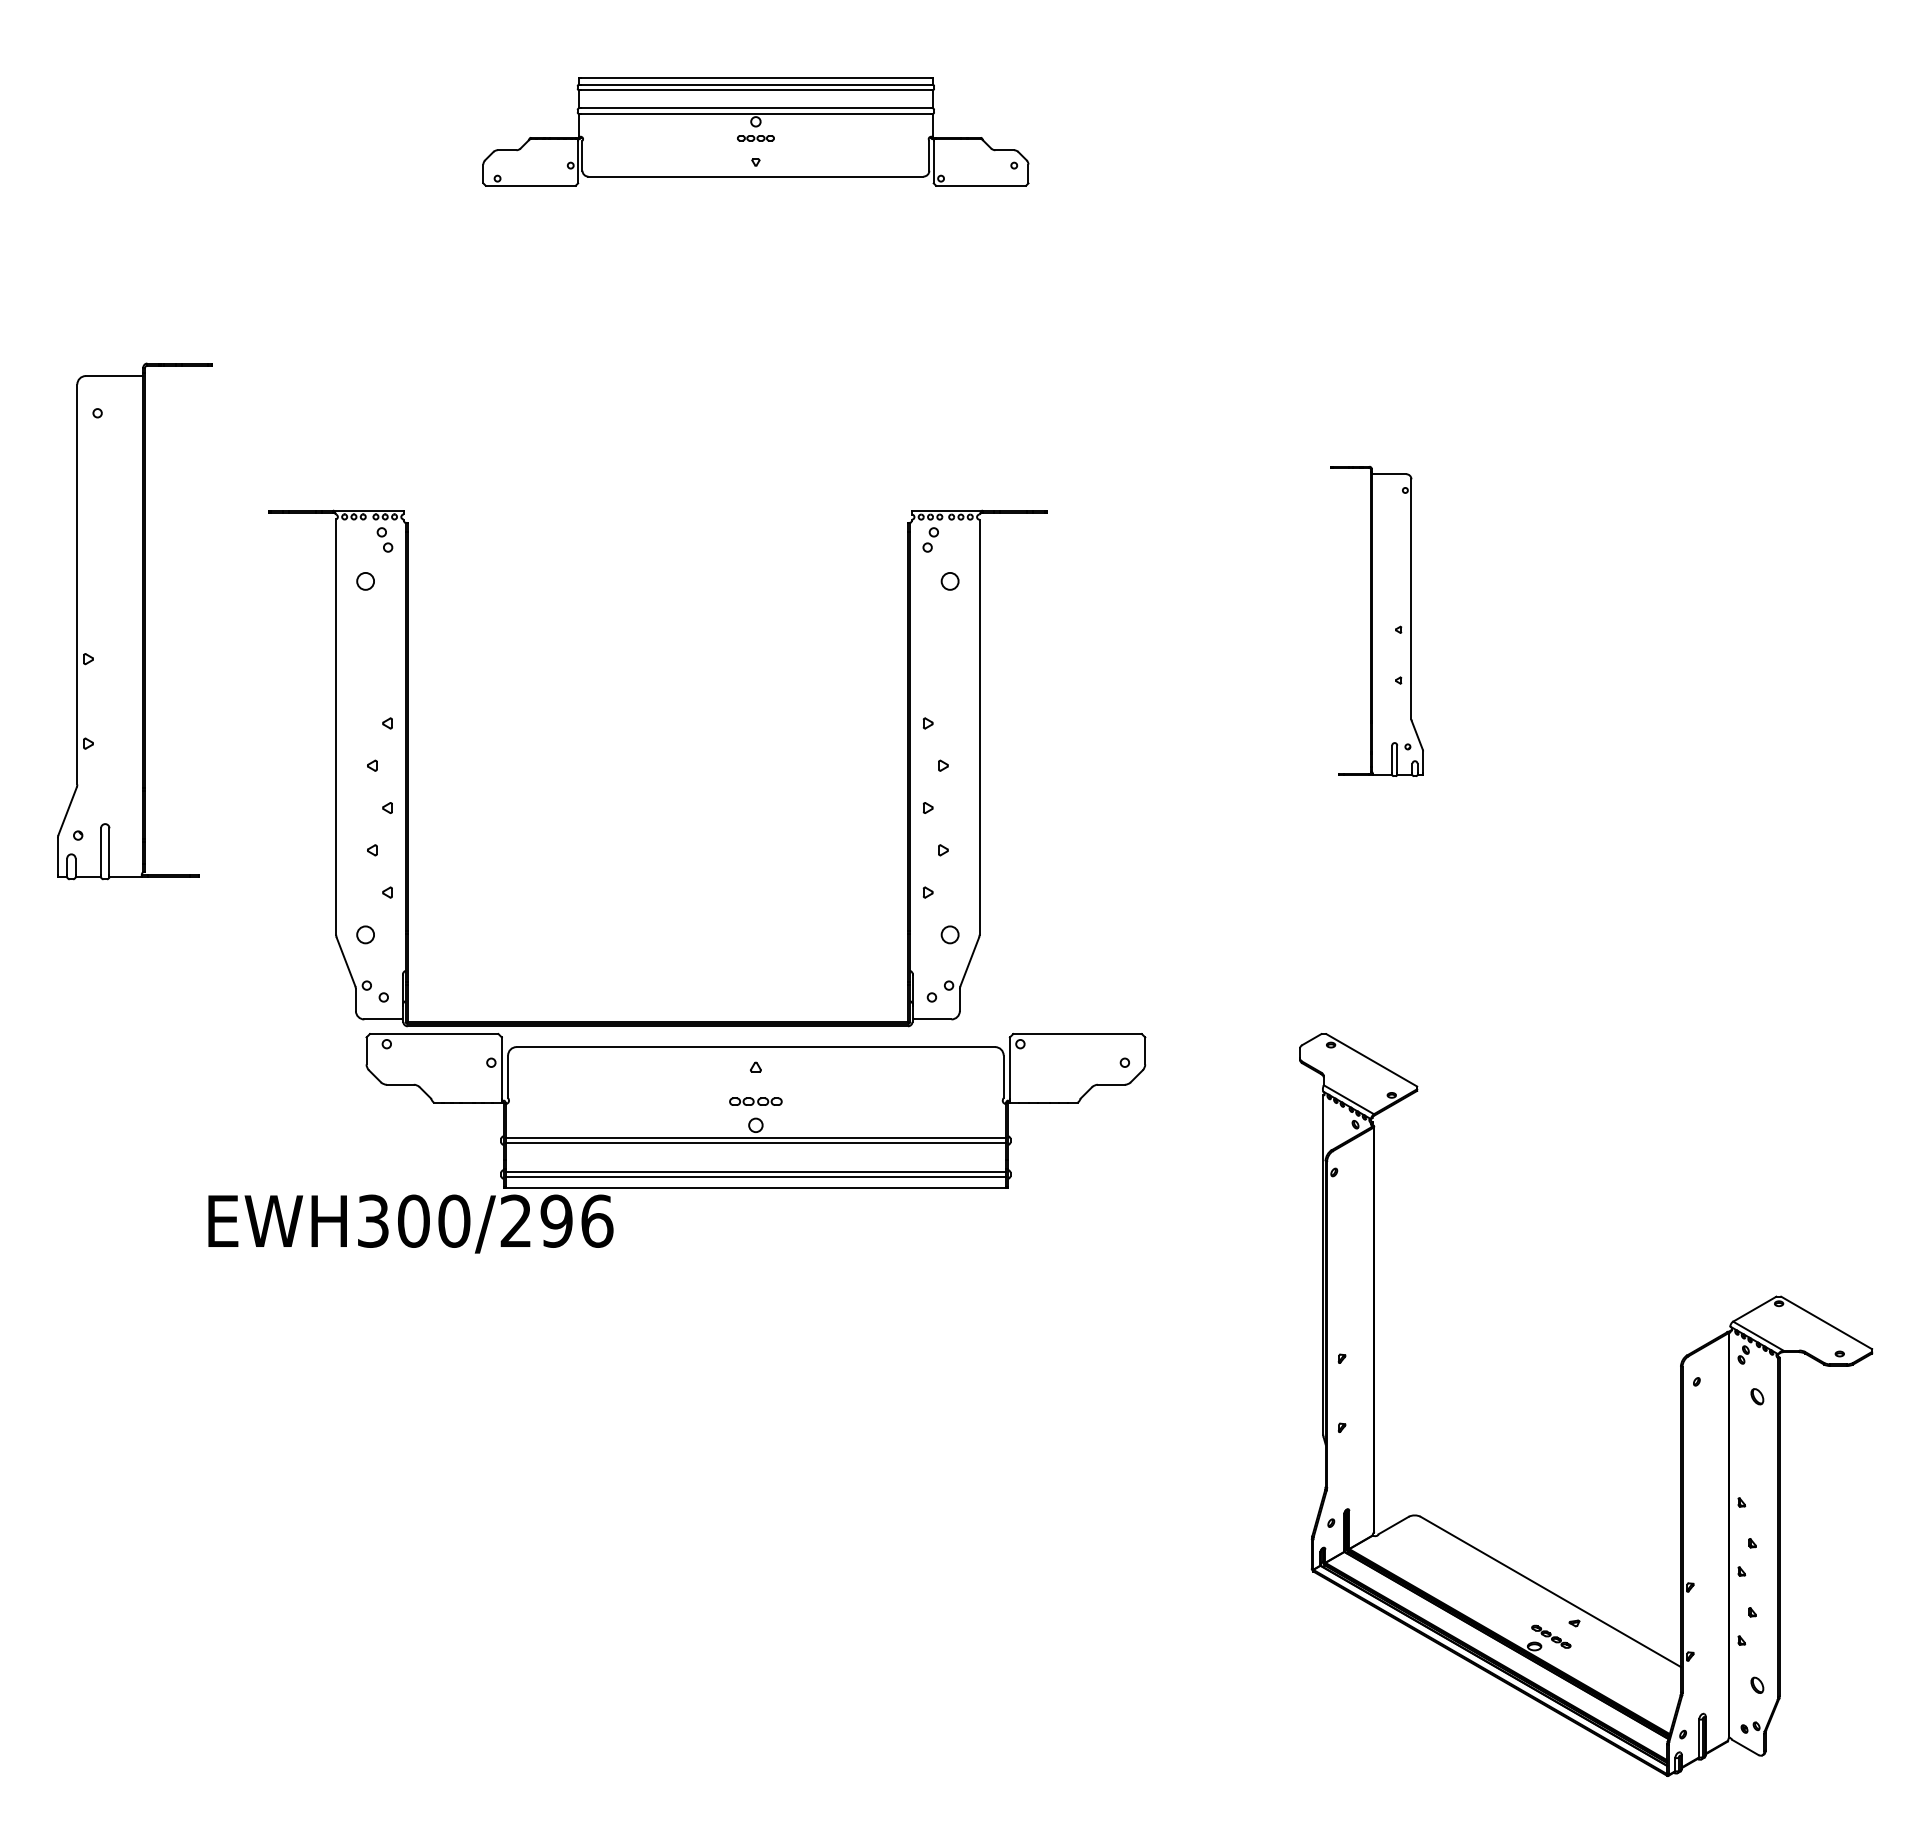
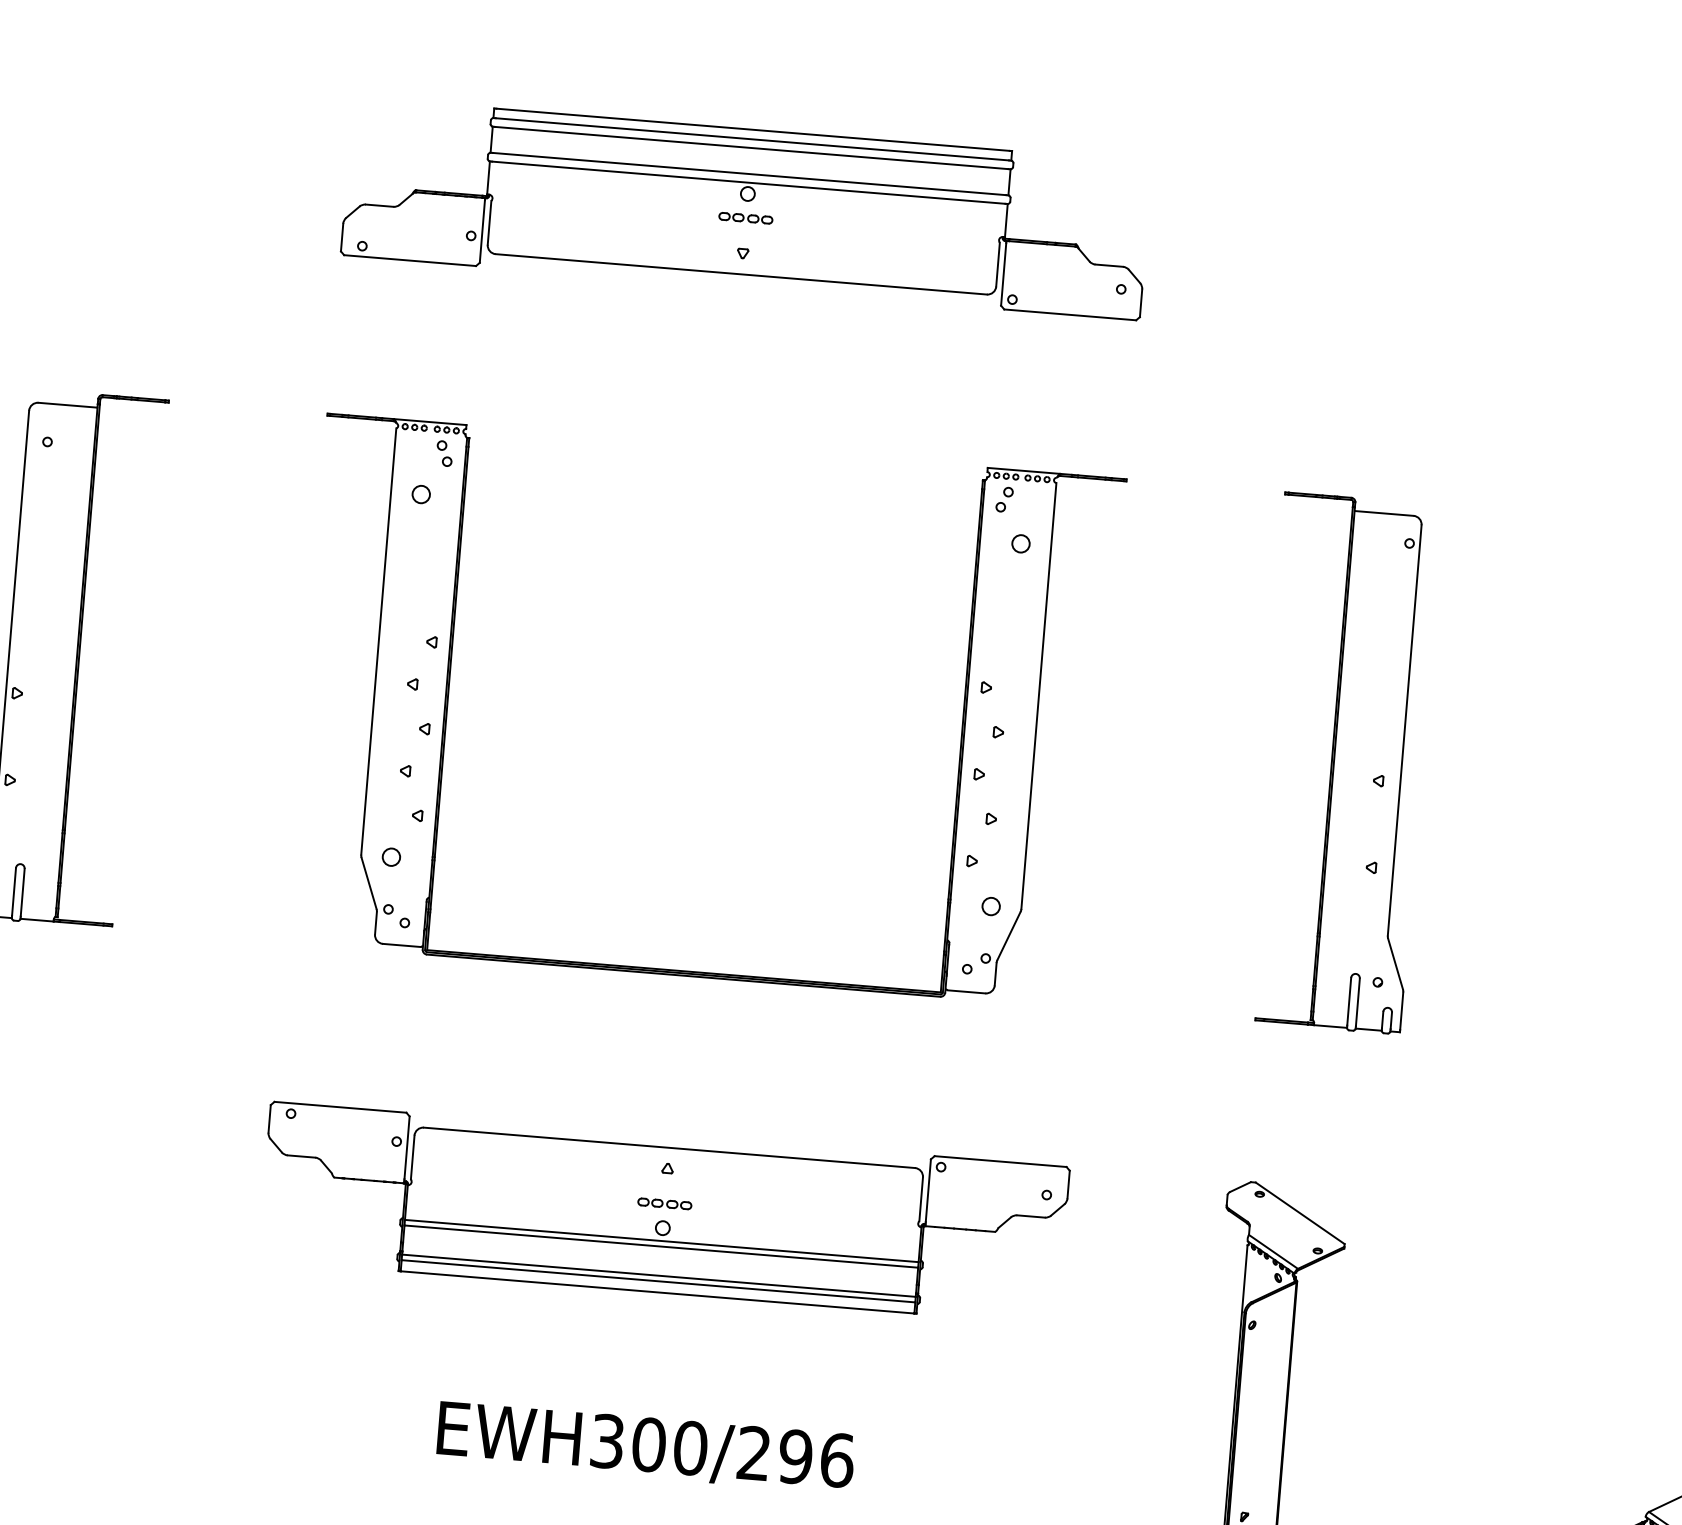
part: (755, 131) -> (746, 208), size x1.43
part: (1376, 621) -> (1342, 763), size x1.67
part: (408, 768) -> (449, 690), moved
text: (410, 1223) -> (645, 1446), moved

